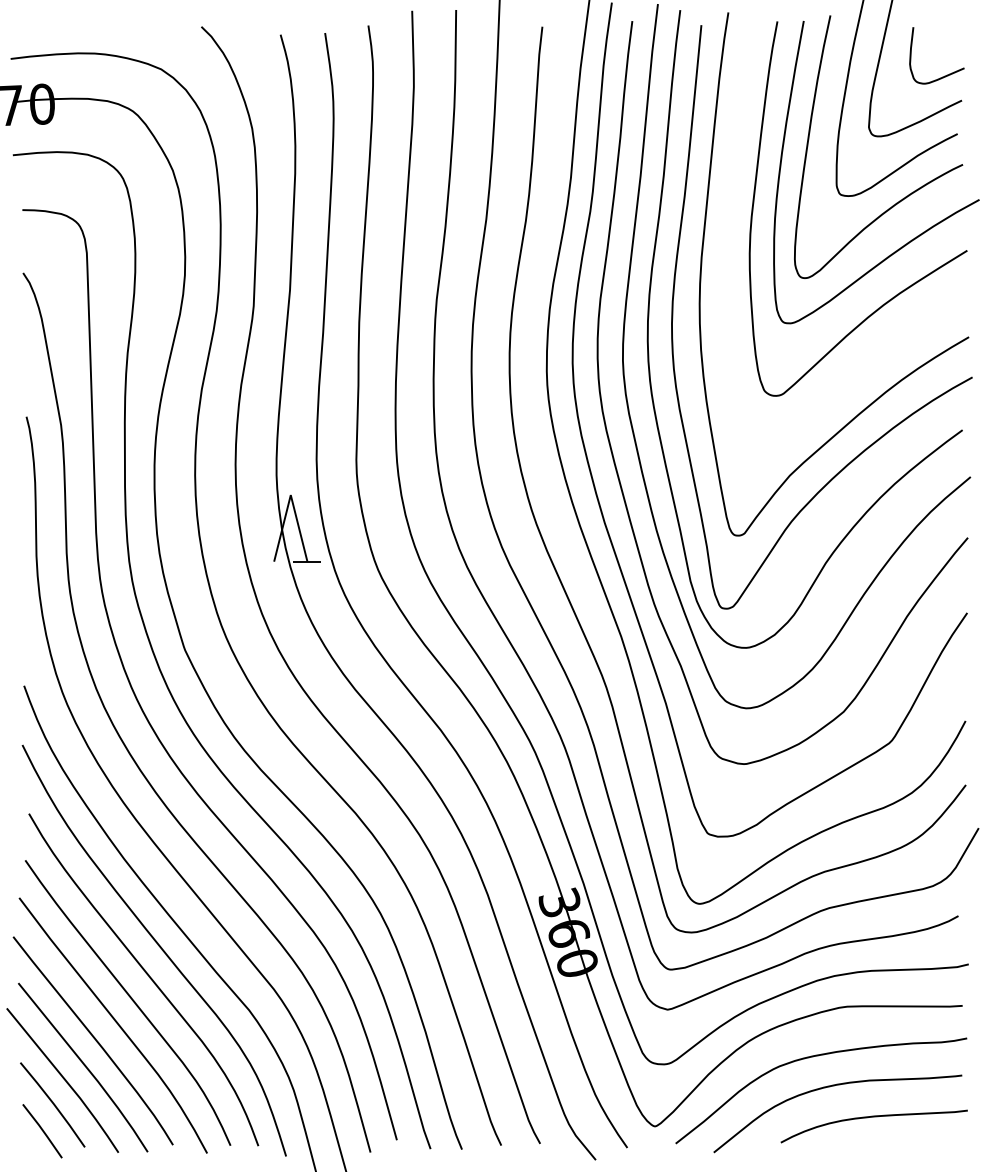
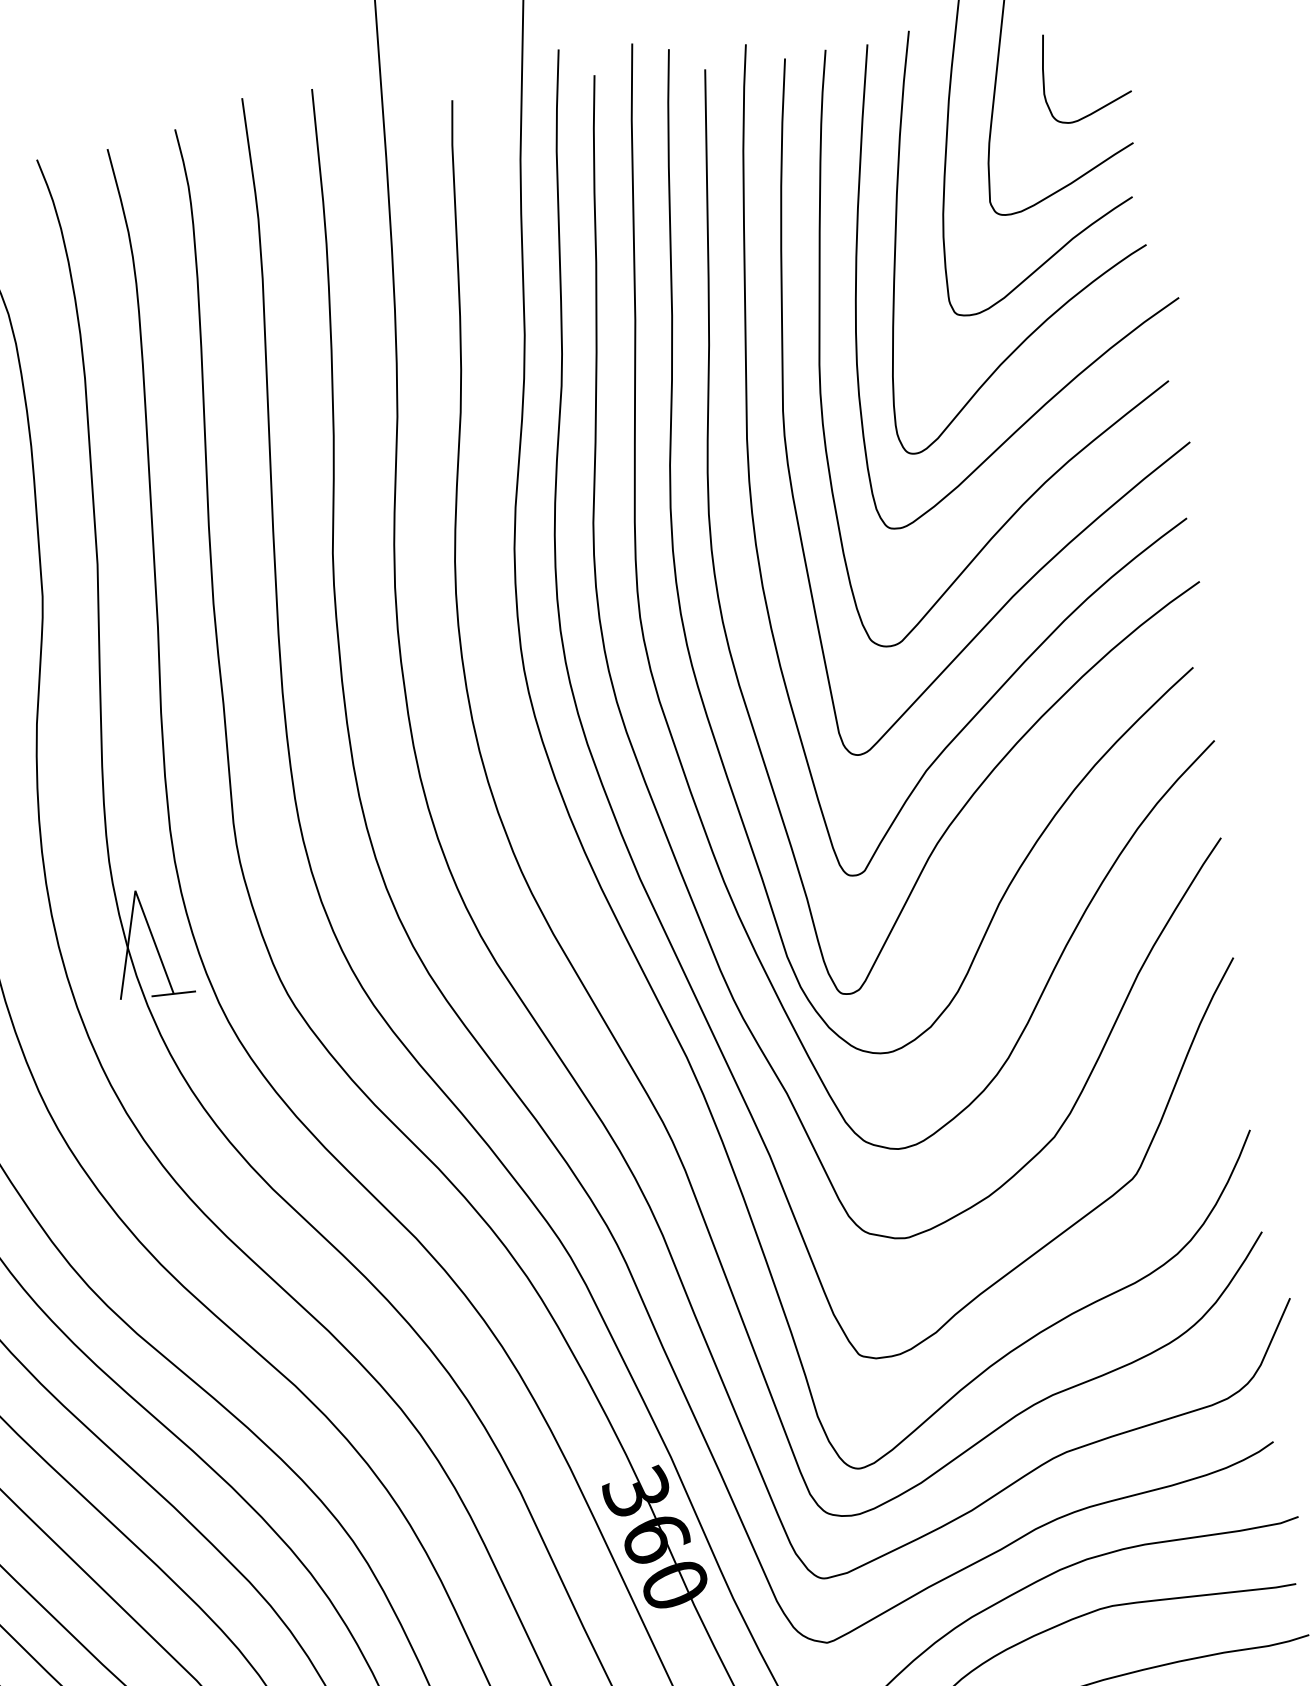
curve: (913, 329) -> (1097, 516), added

